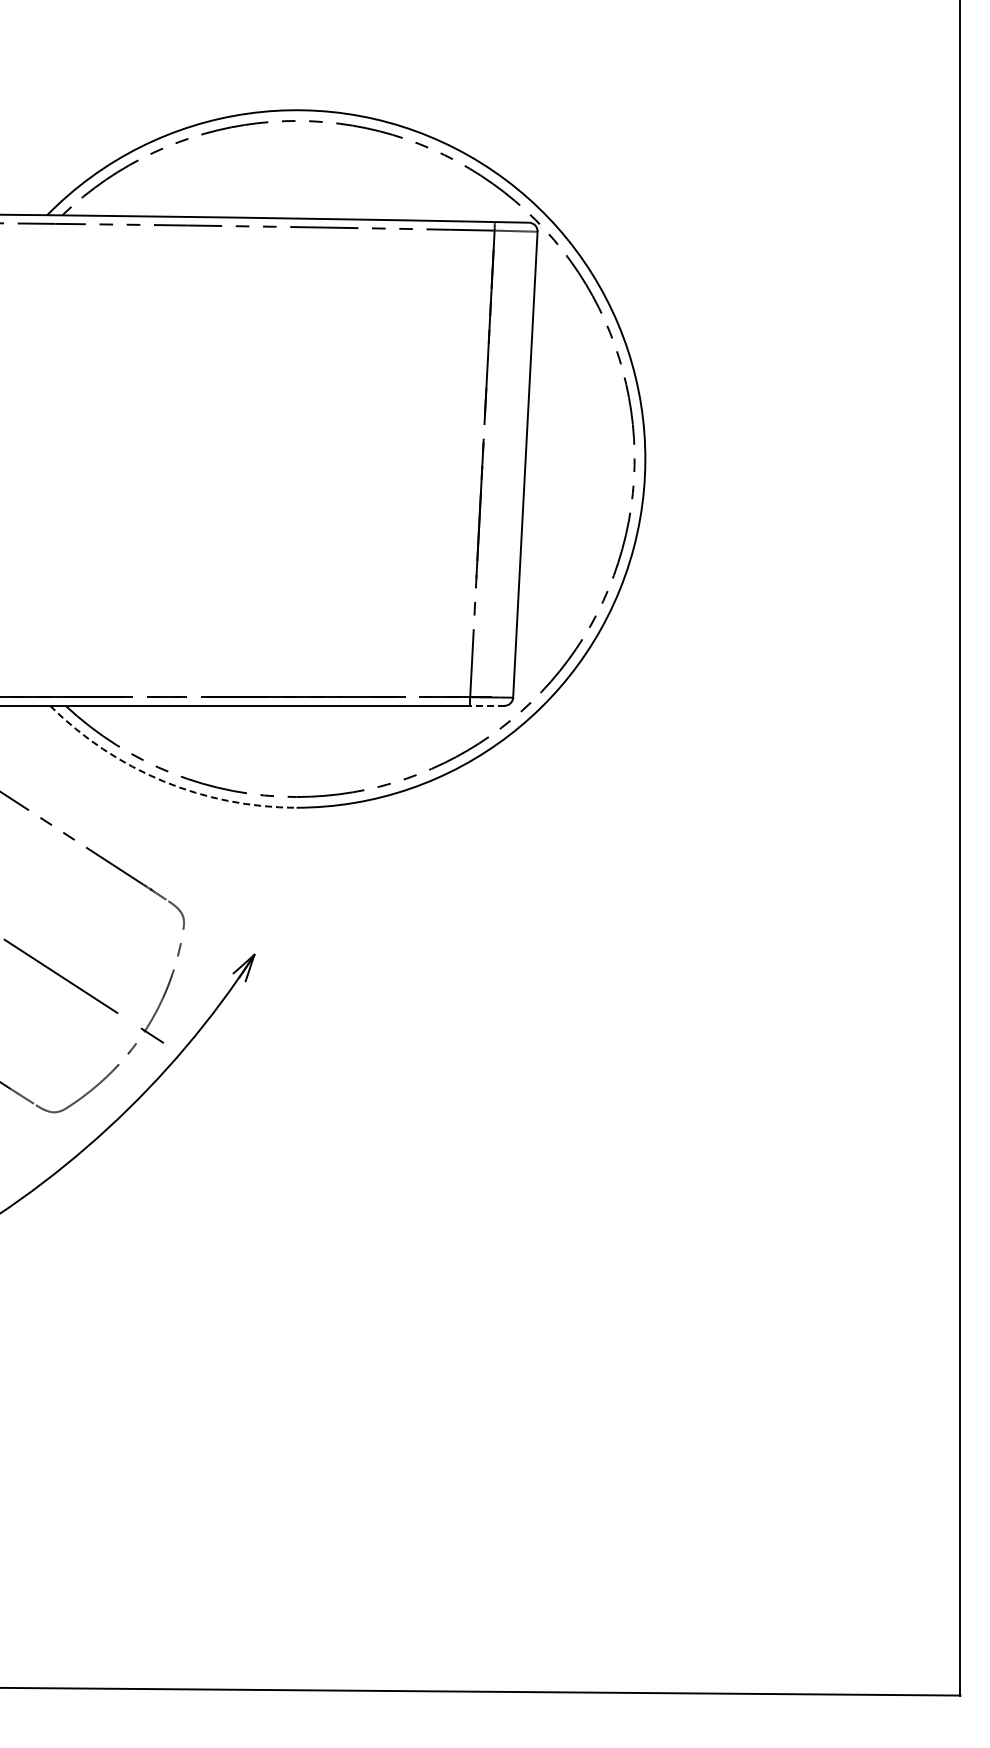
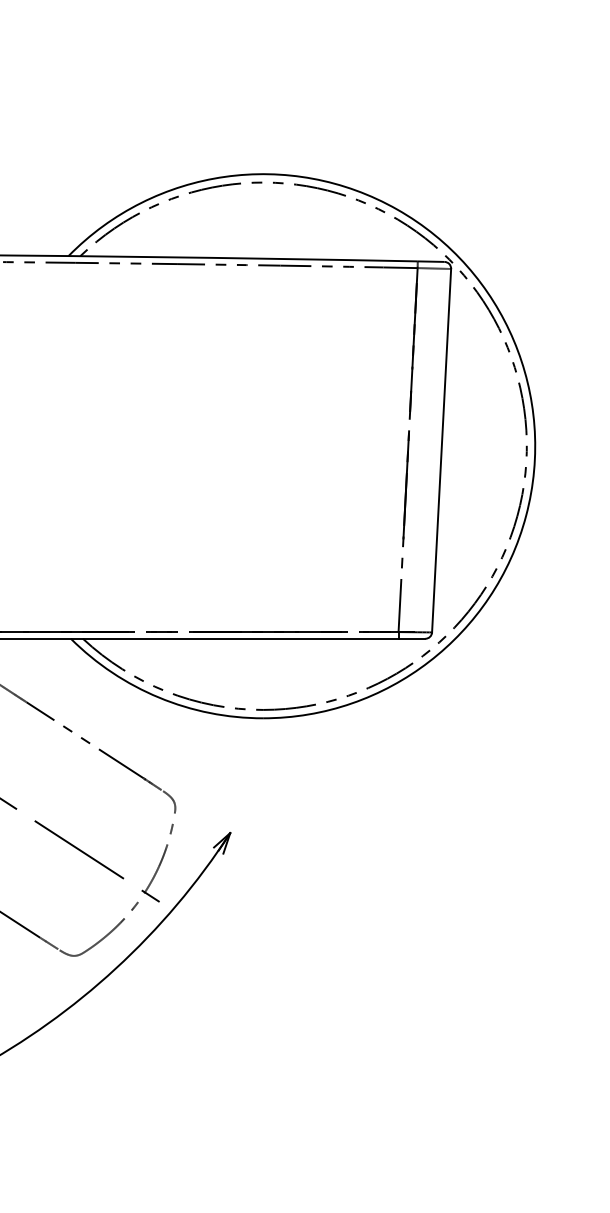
line: (486, 705) -> (411, 638), dashed -> solid
arc: (163, 781) -> (159, 697), dashed -> solid

